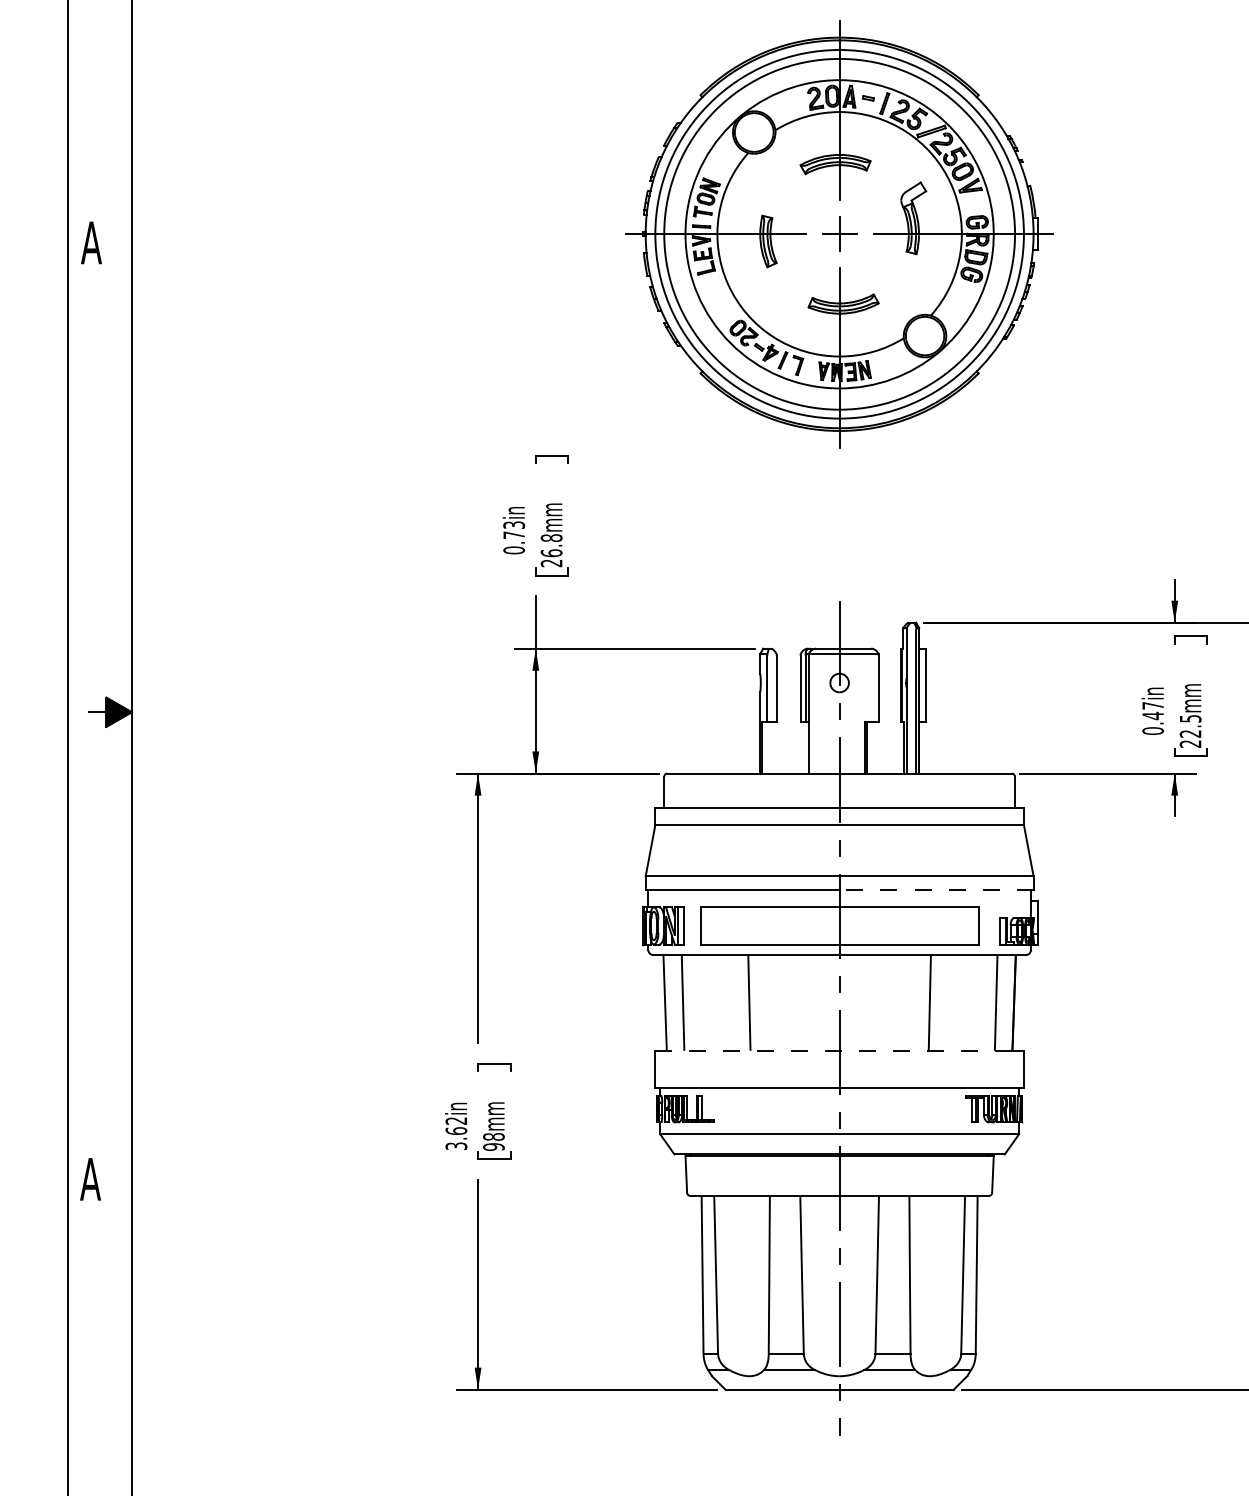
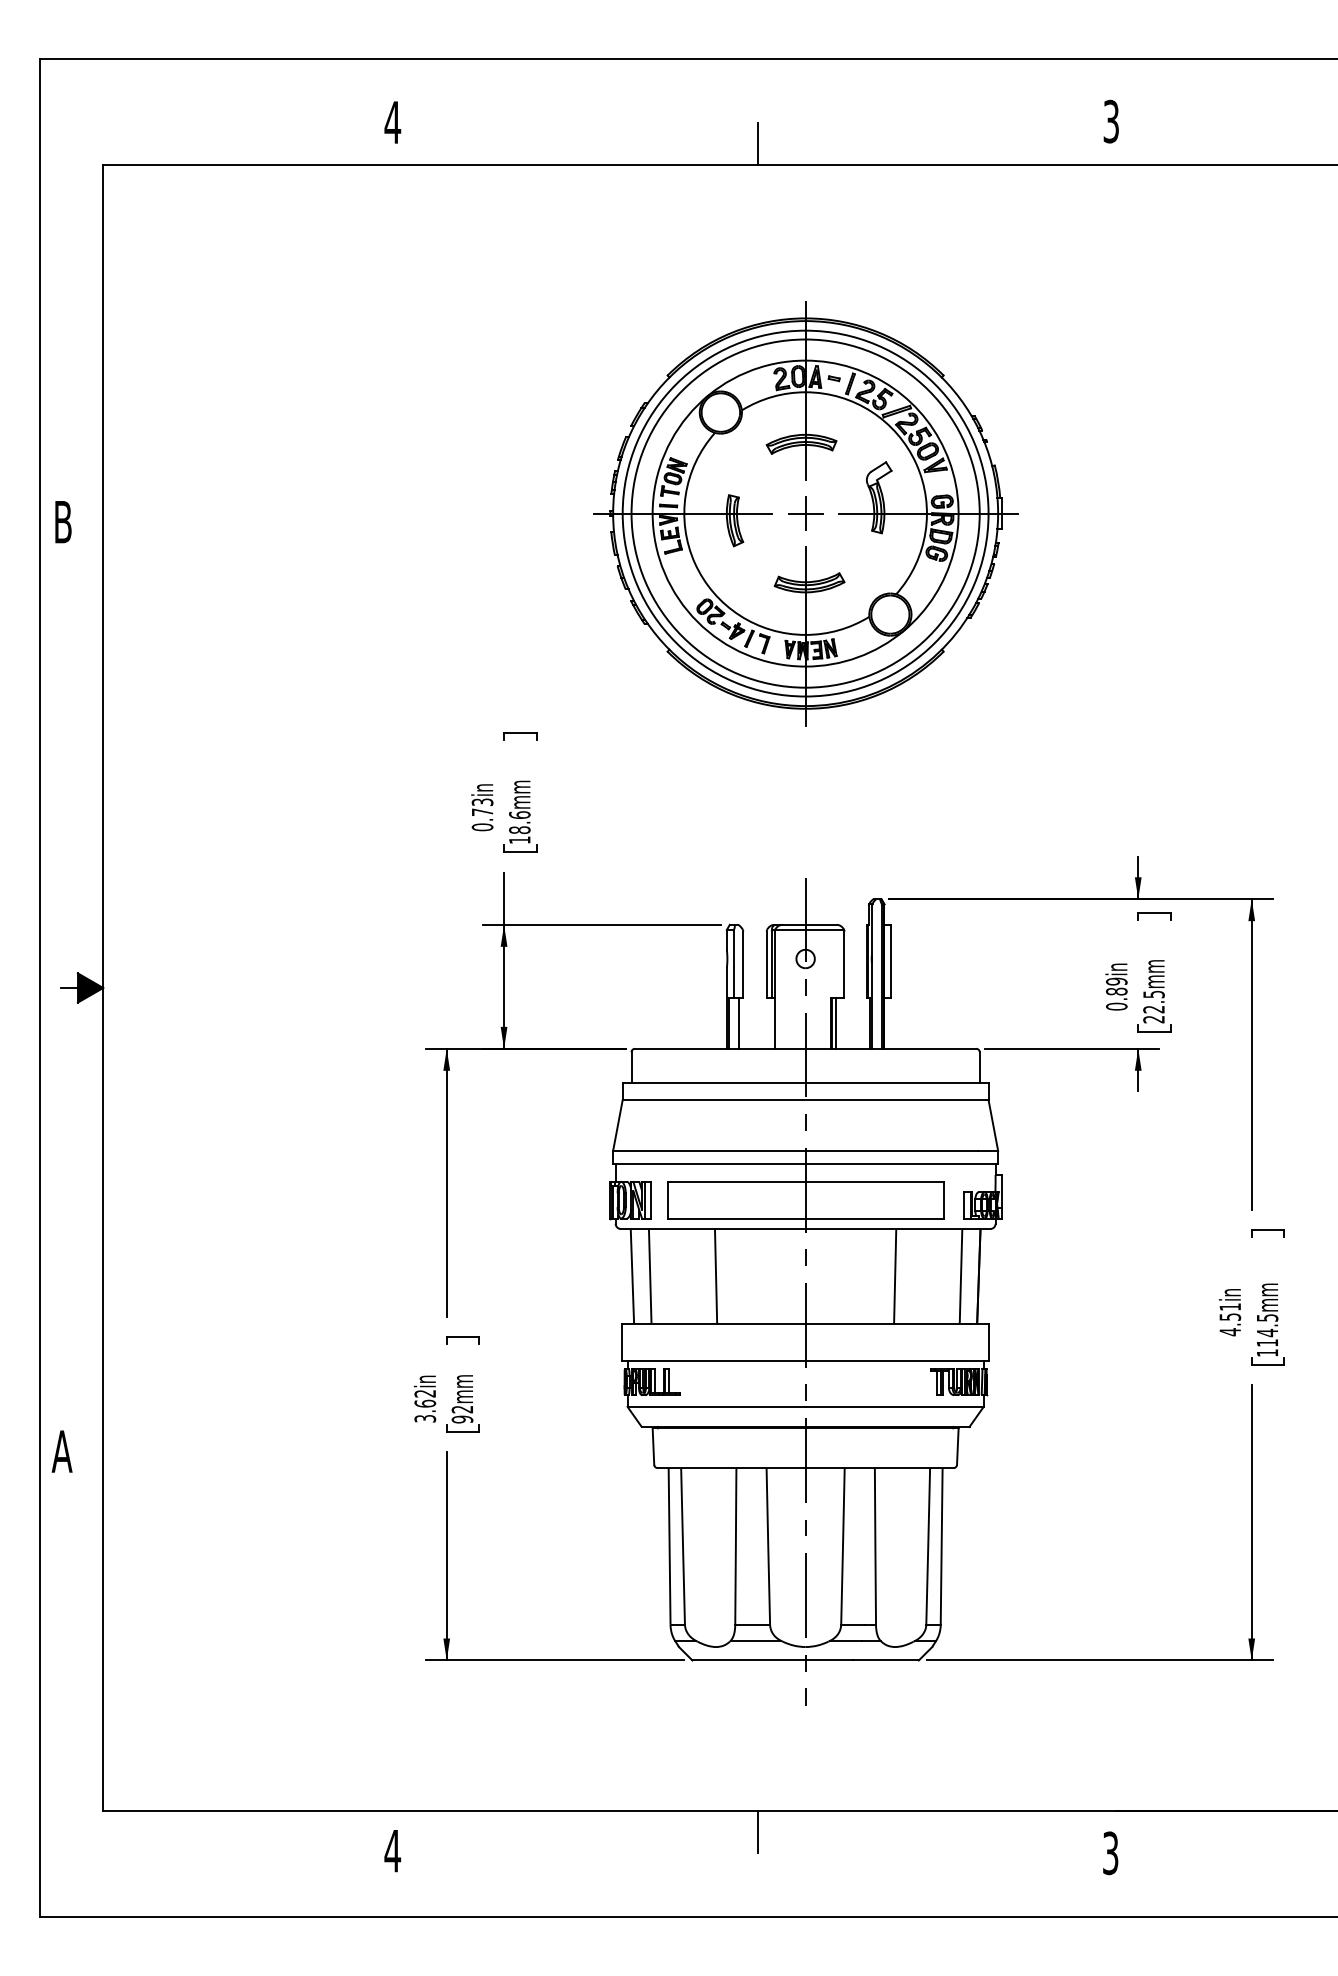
text: (90, 243) -> (62, 522), A -> B
text: (551, 550) -> (519, 827), 26.8mm -> 18.6mm
text: (1152, 710) -> (1116, 986), 0.47in -> 0.89in
line: (771, 747) -> (738, 1022), added
line: (870, 747) -> (836, 1022), added
line: (936, 890) -> (901, 1164), dashed -> solid
line: (829, 1051) -> (795, 1324), dashed -> solid
text: (493, 1136) -> (462, 1409), 98mm -> 92mm

